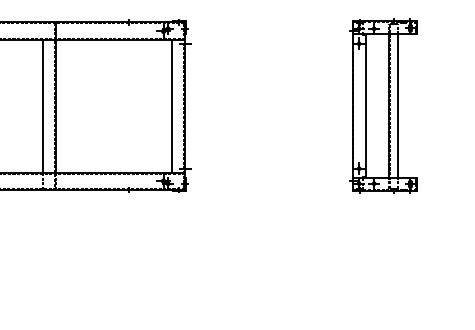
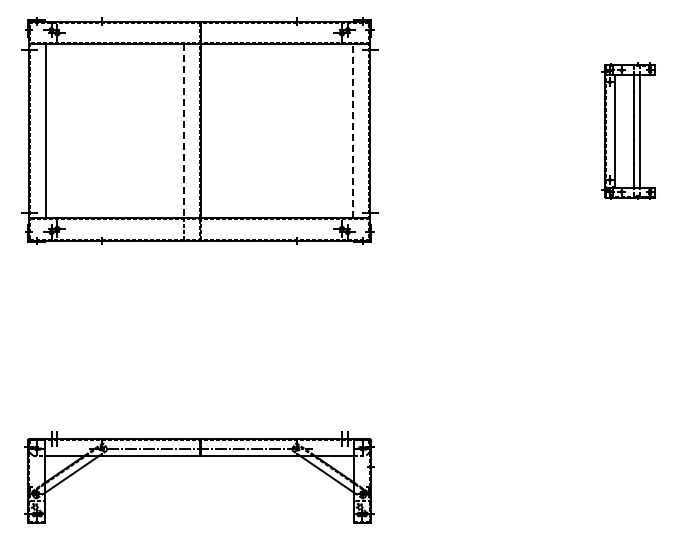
line: (172, 105) -> (353, 130), solid -> dashed
part: (382, 105) -> (628, 130), size x0.6
line: (43, 106) -> (184, 131), solid -> dashed

